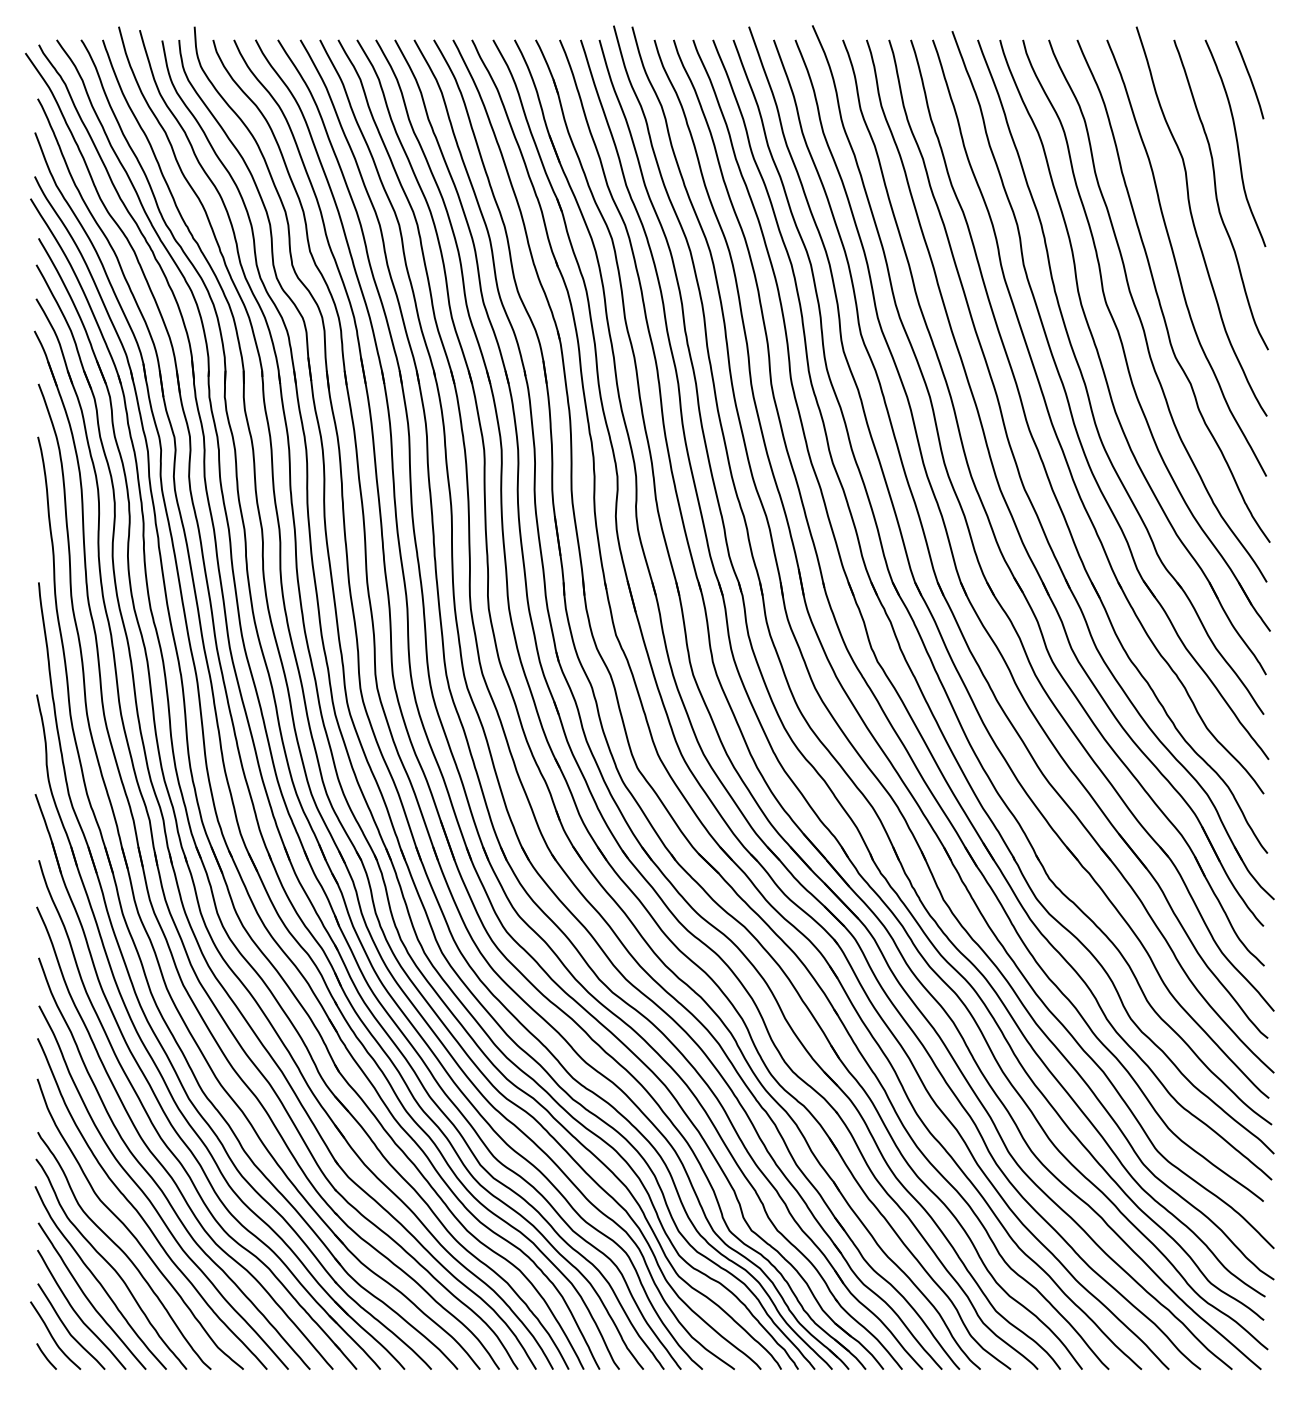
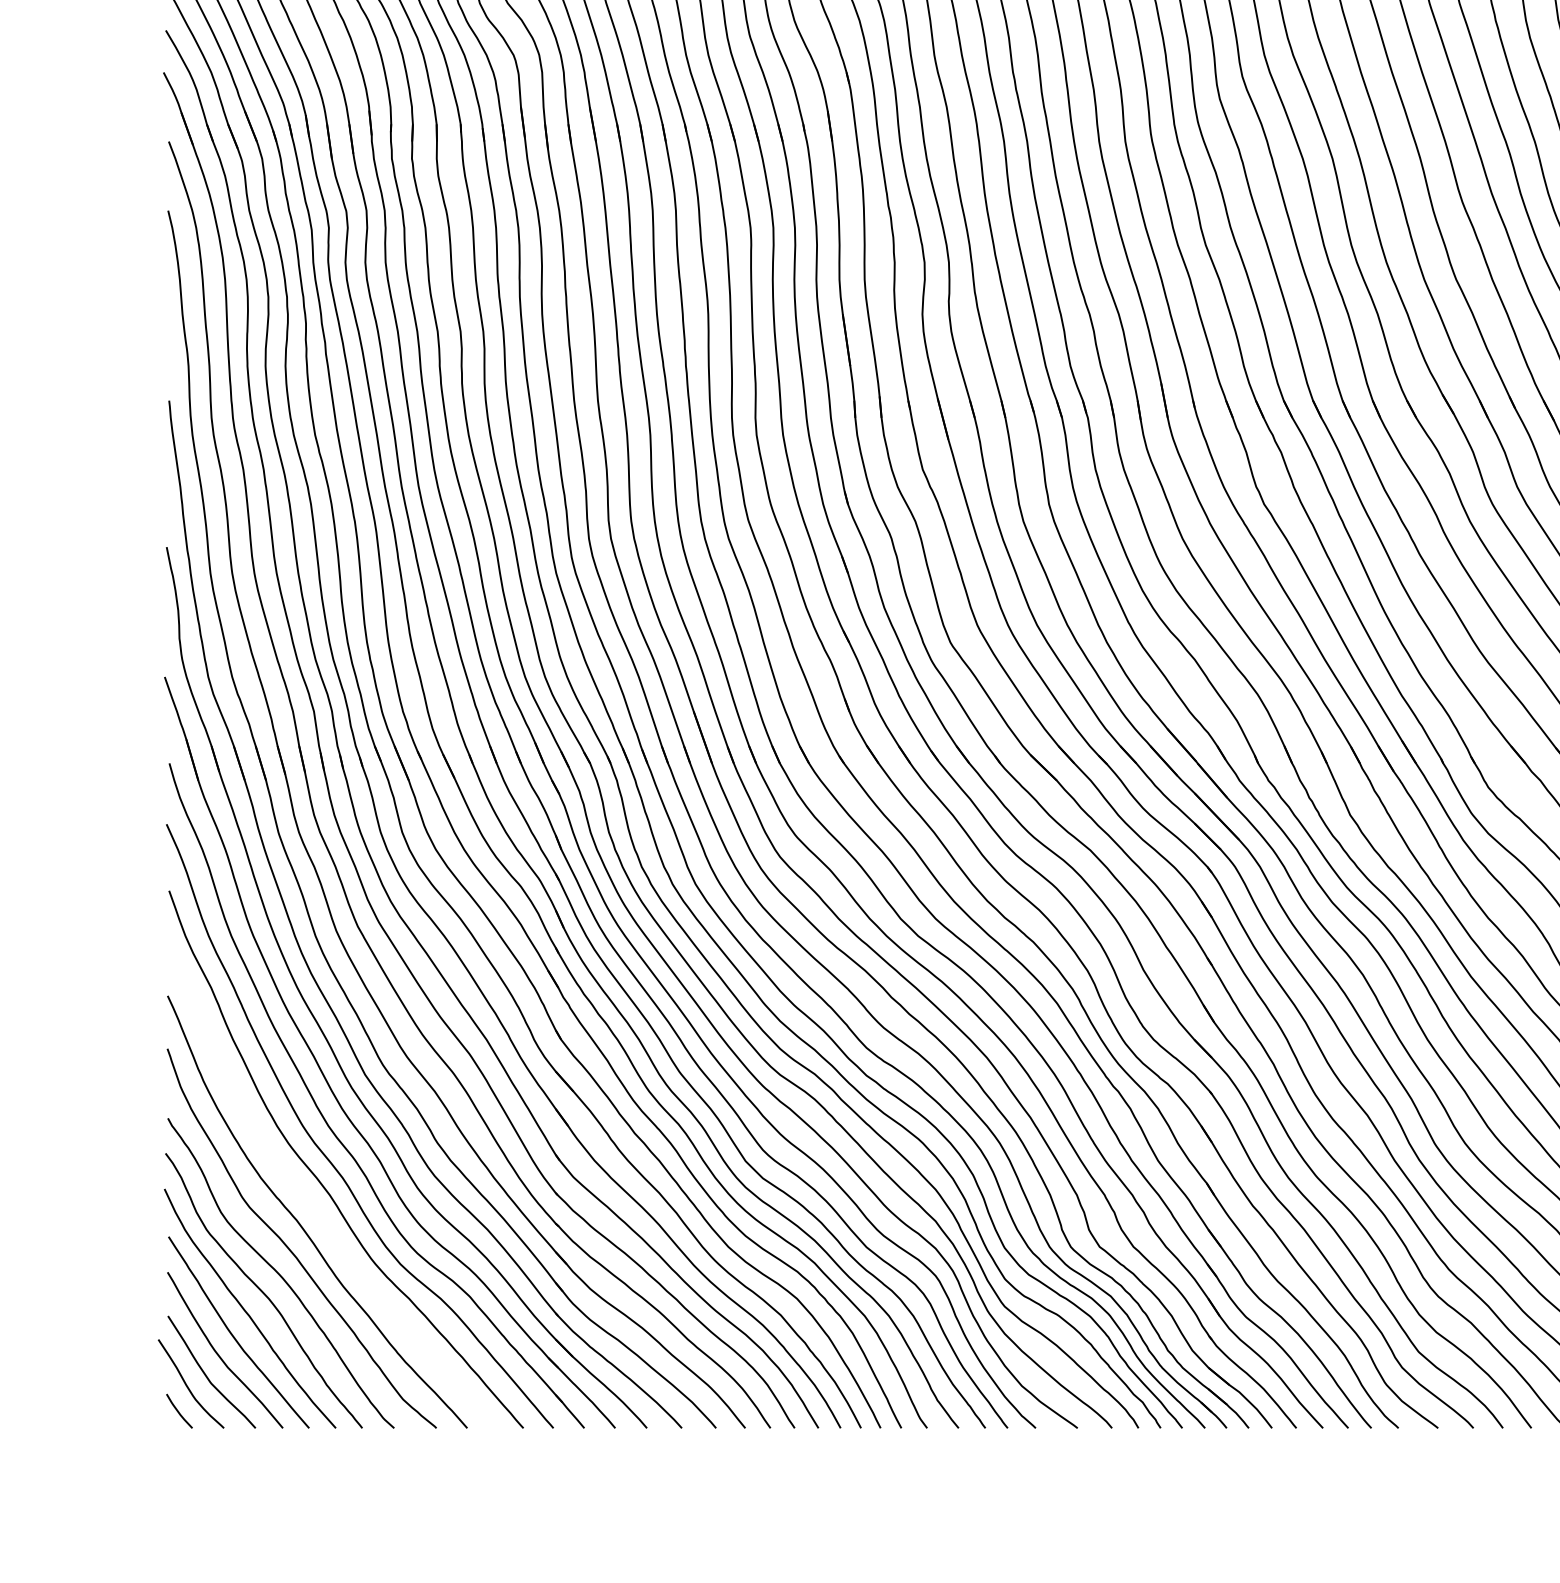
curve: (149, 1198) -> (313, 1204), removed

